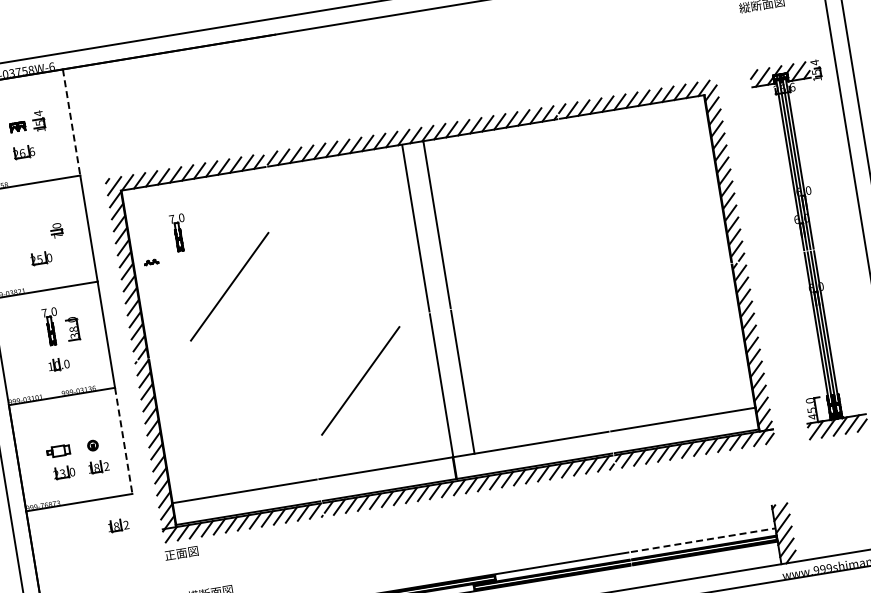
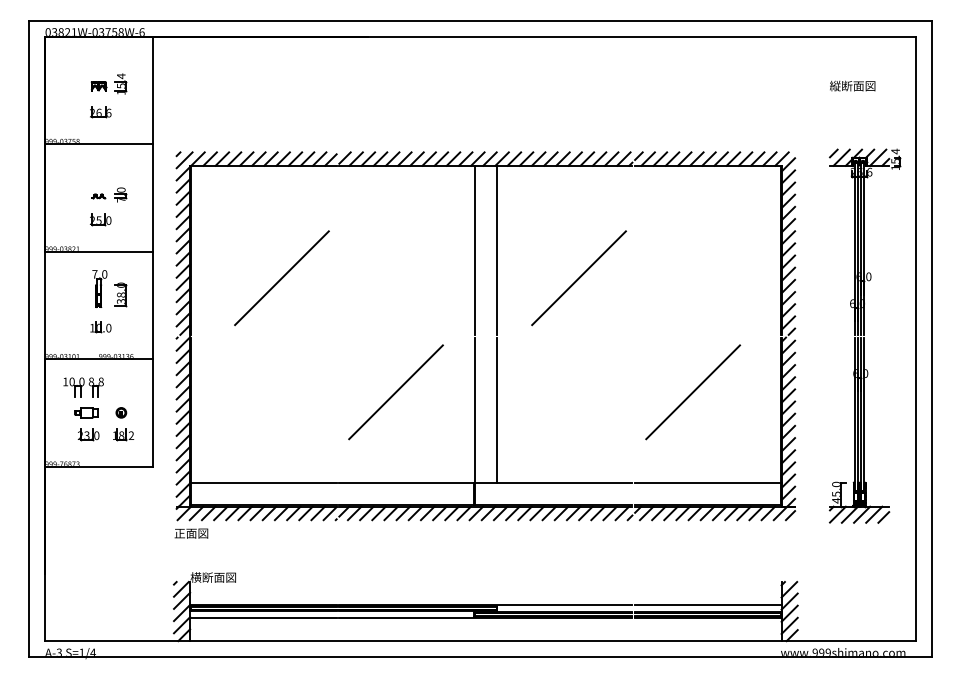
line: (71, 122) -> (152, 90), dashed -> solid
part: (178, 232) -> (240, 216), removed
line: (522, 239) -> (578, 278), added
part: (151, 262) -> (98, 196), moved
line: (653, 333) -> (692, 392), added
part: (51, 426) -> (83, 387), added
line: (123, 441) -> (152, 413), dashed -> solid
part: (118, 525) -> (133, 495), removed
line: (703, 539) -> (708, 604), dashed -> solid

